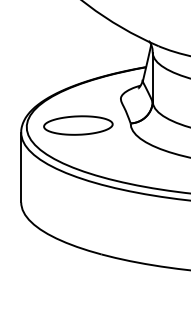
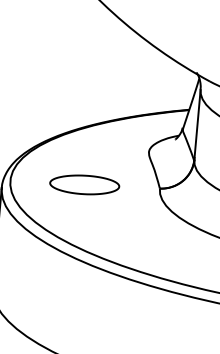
part: (78, 125) -> (84, 184), size x0.7

